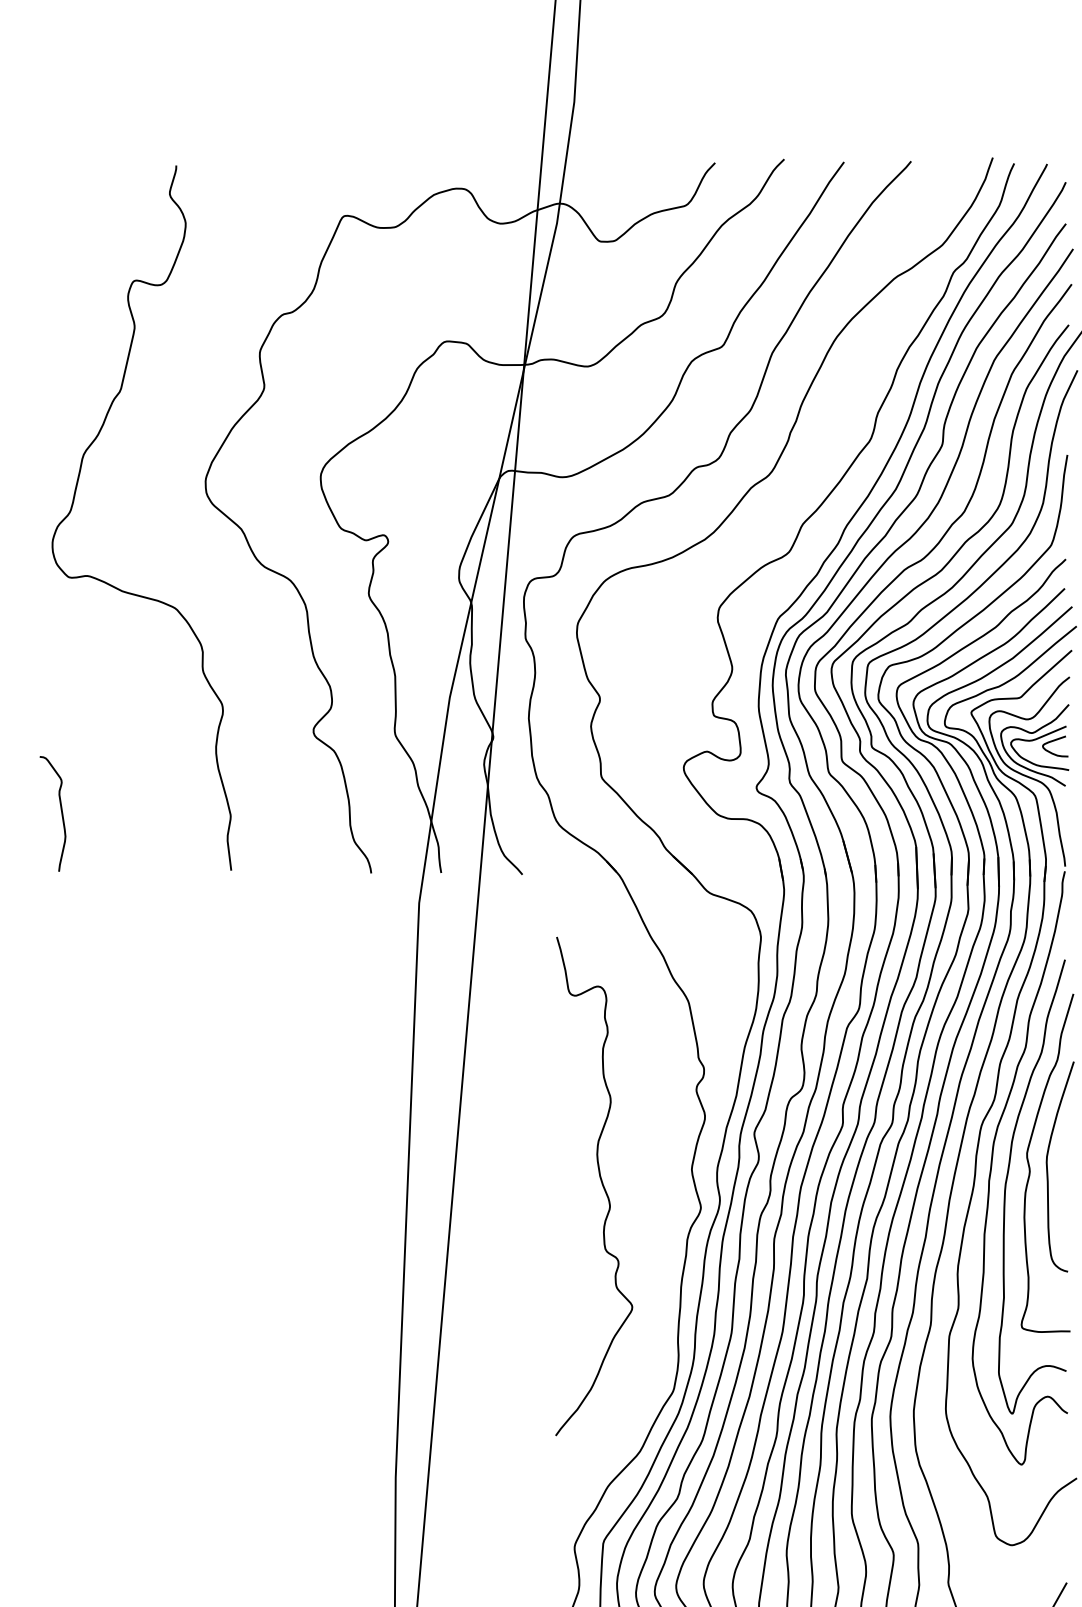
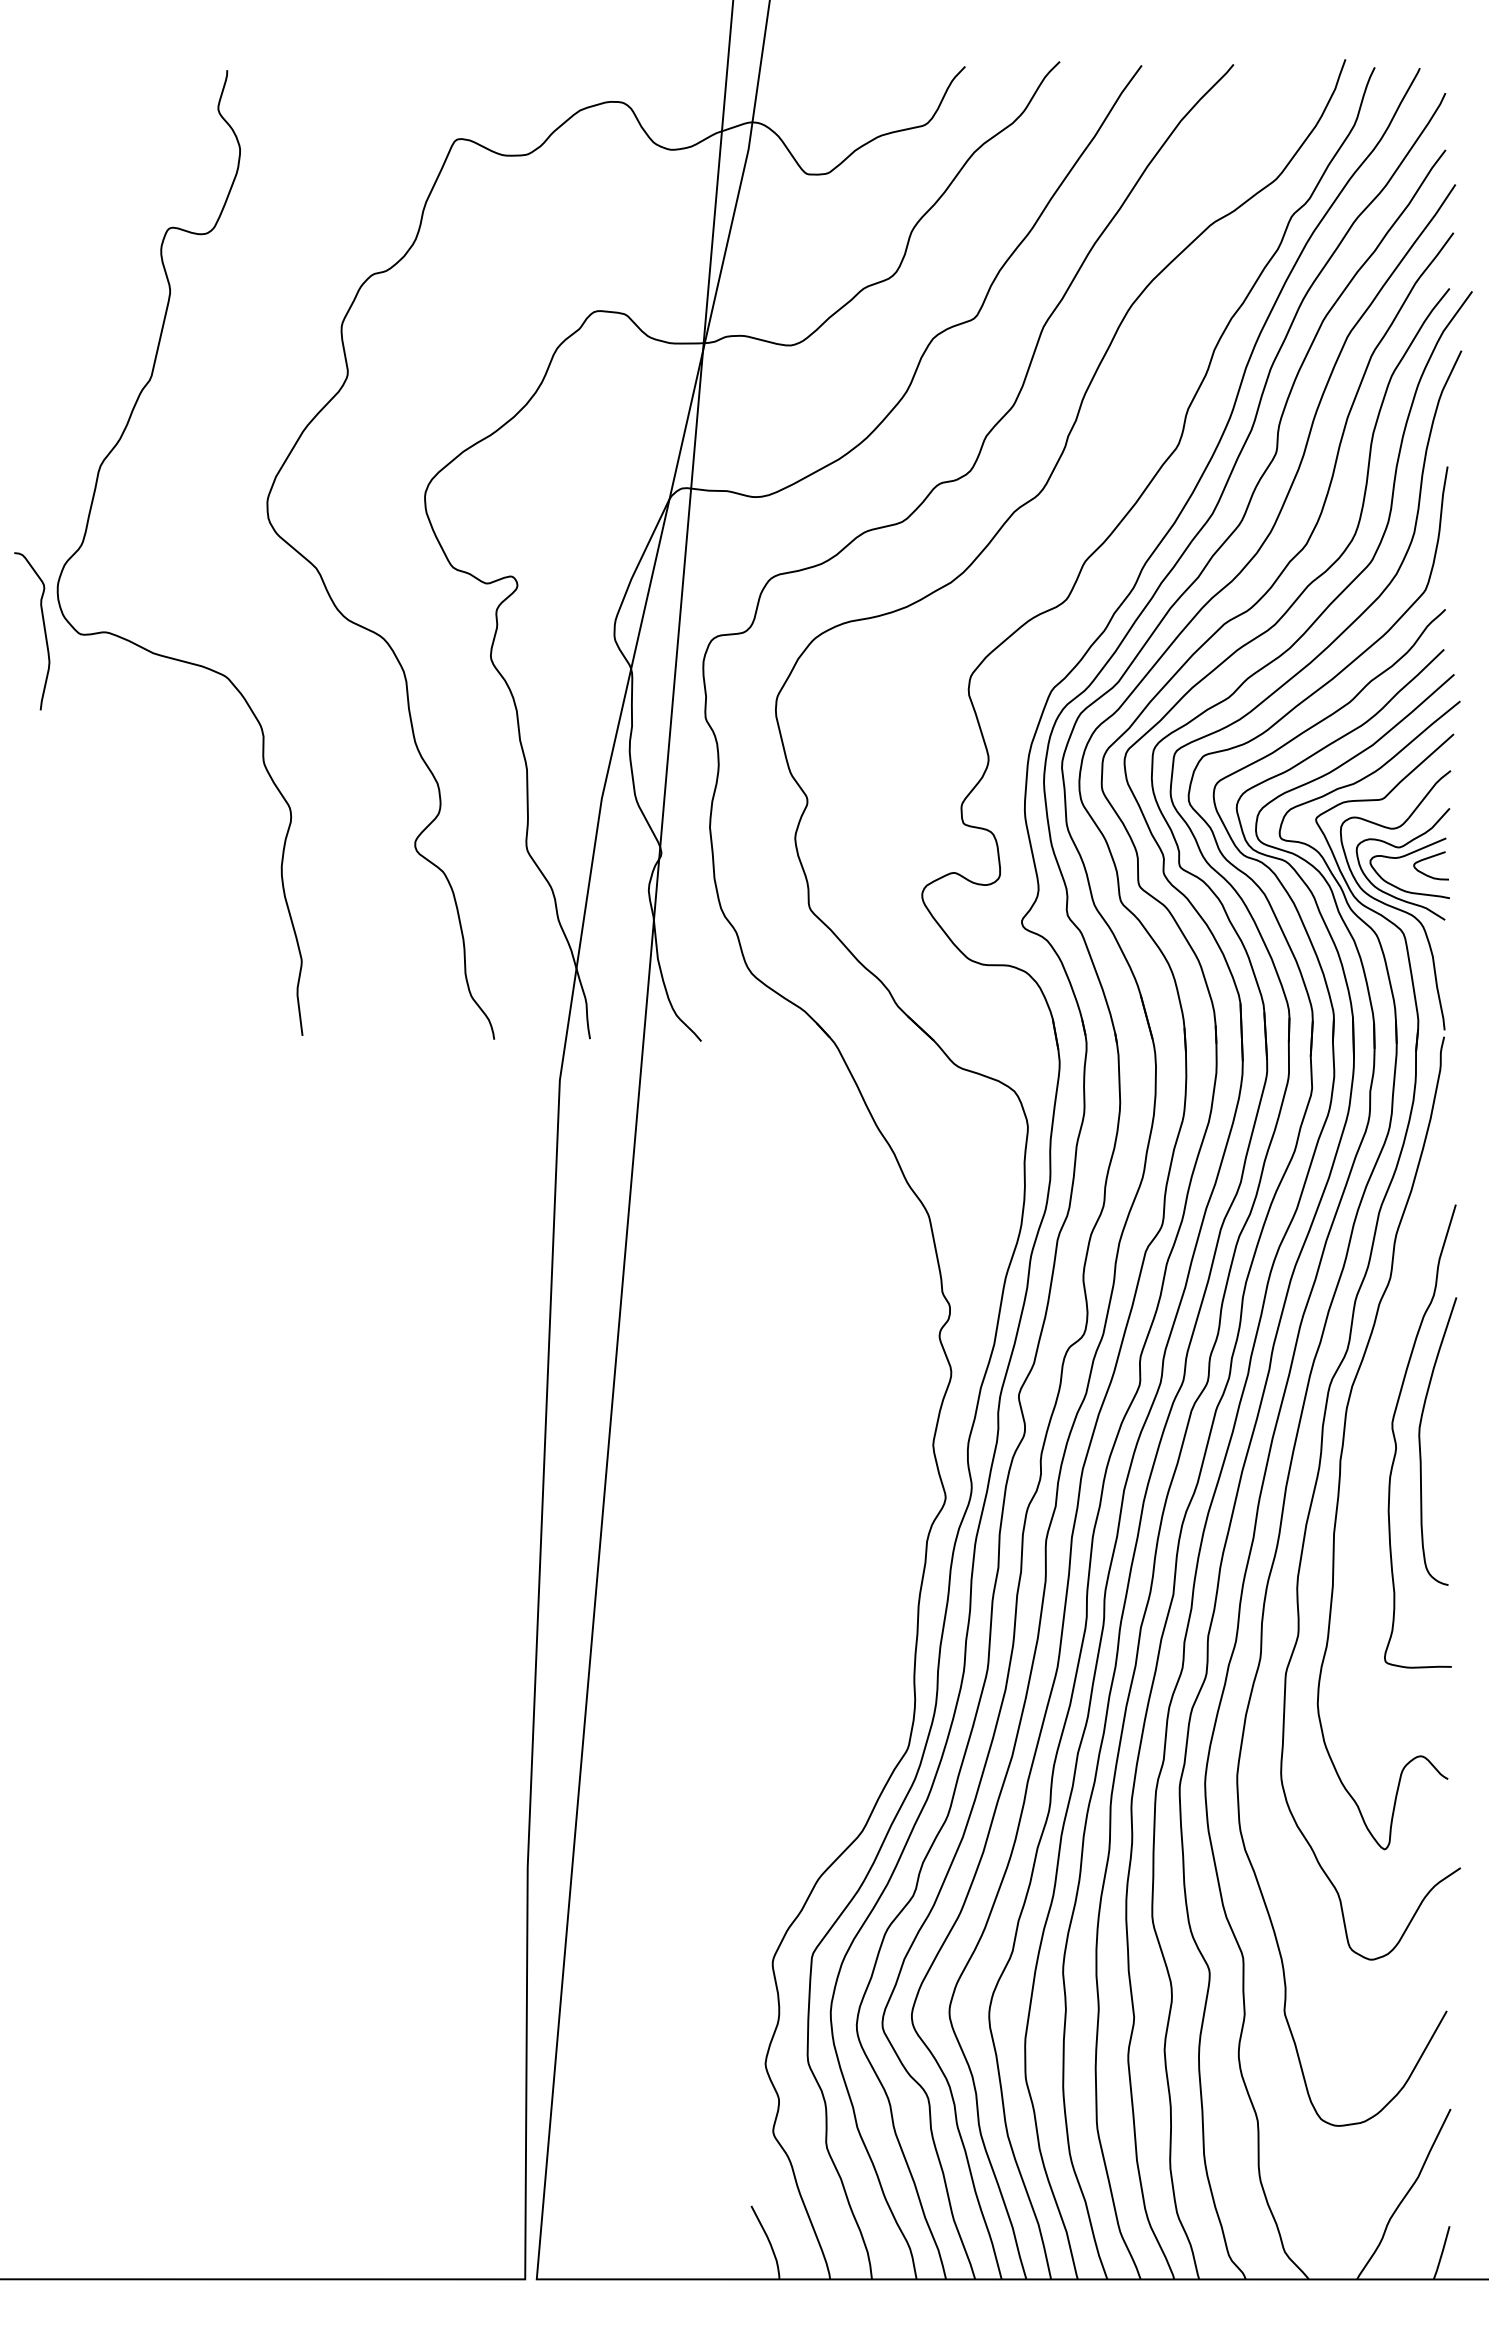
curve: (61, 811) -> (43, 628), moved
curve: (1007, 1179) -> (1365, 1459), removed
curve: (601, 1182) -> (809, 1463), removed

